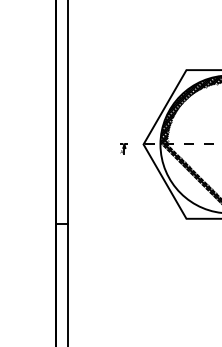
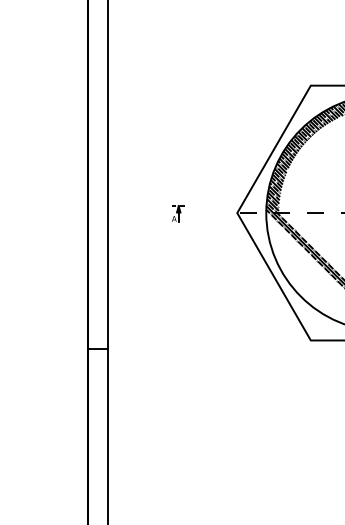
part: (123, 148) -> (177, 213), moved

